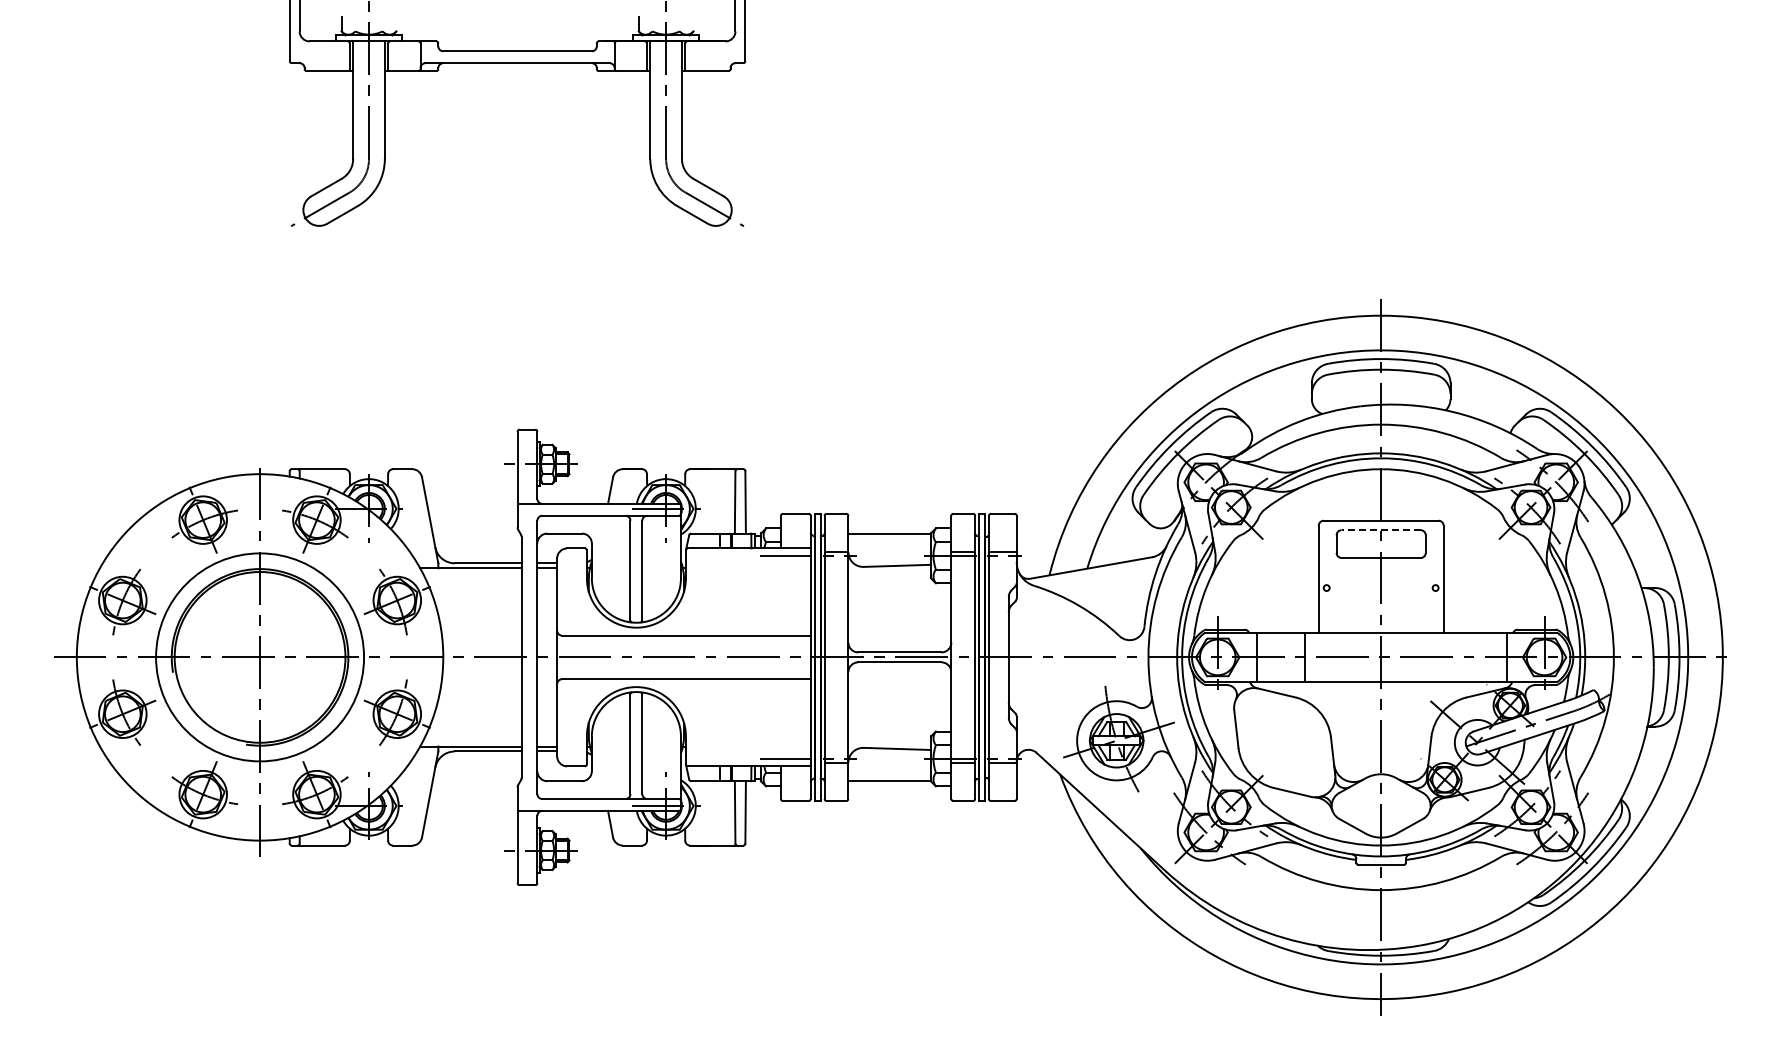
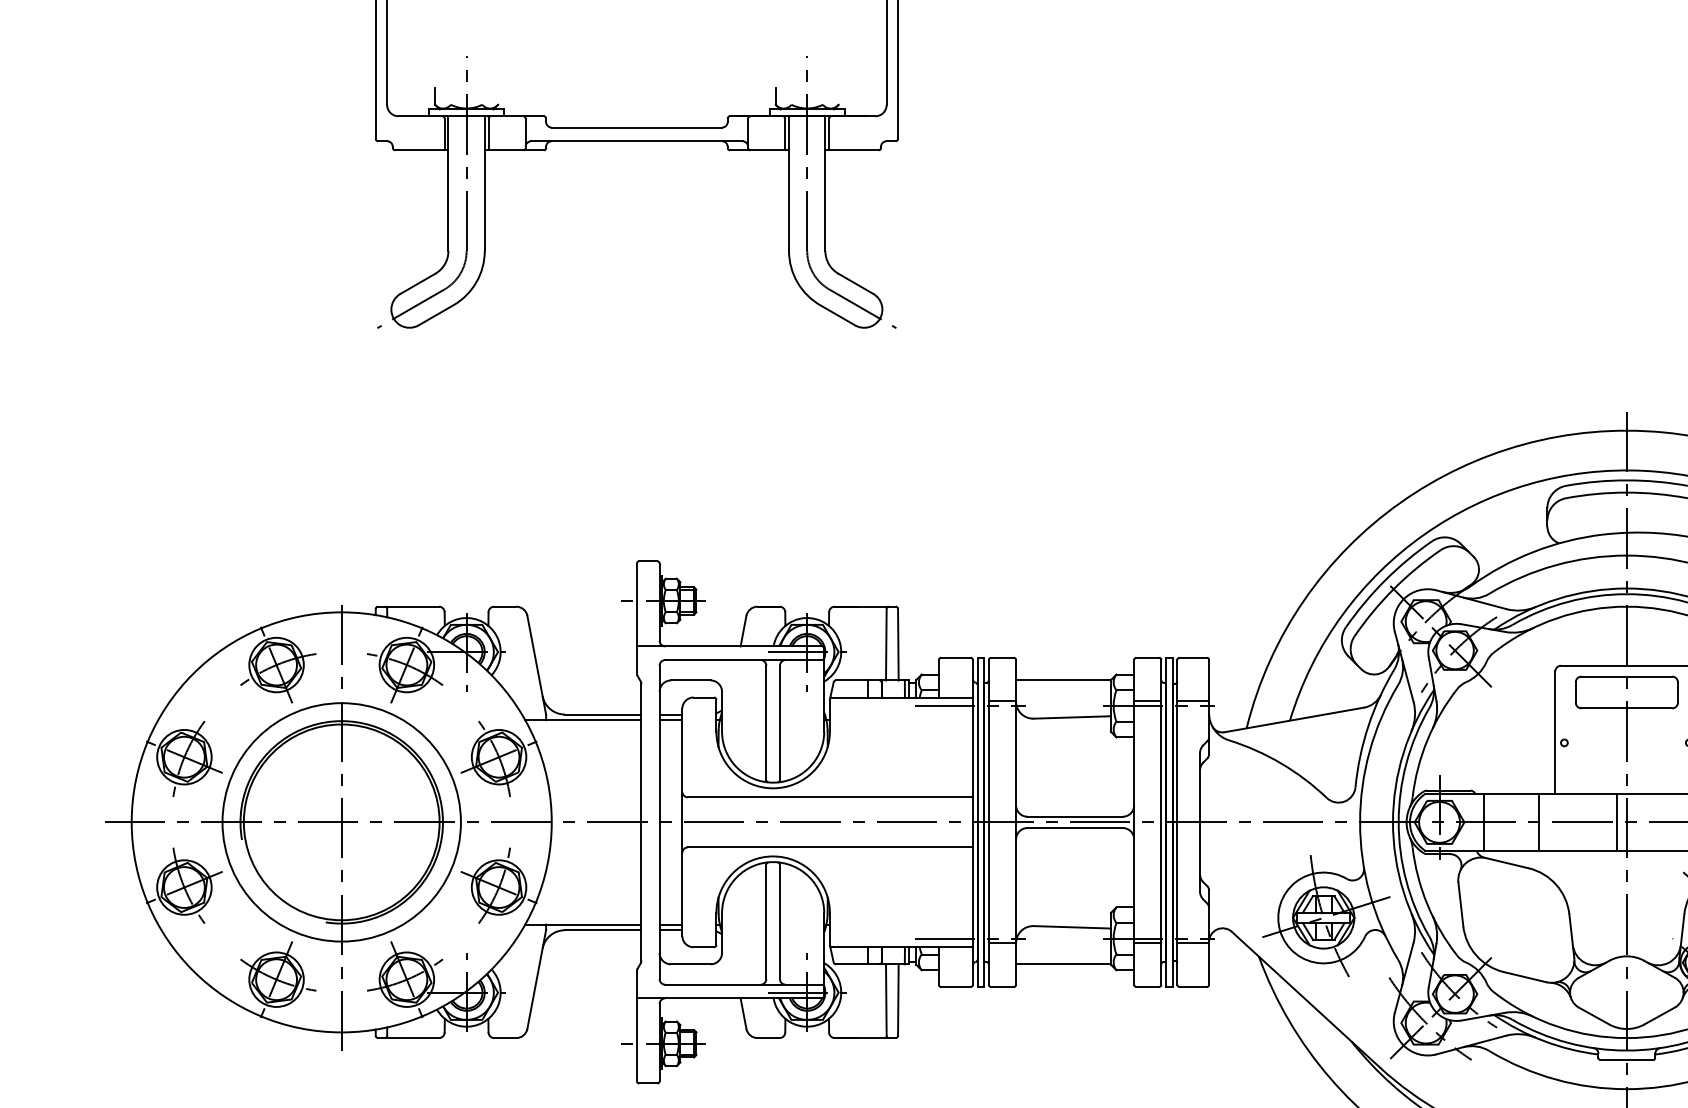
line: (1381, 530) -> (1627, 676), dashed -> solid
line: (1372, 657) -> (1616, 822), added

